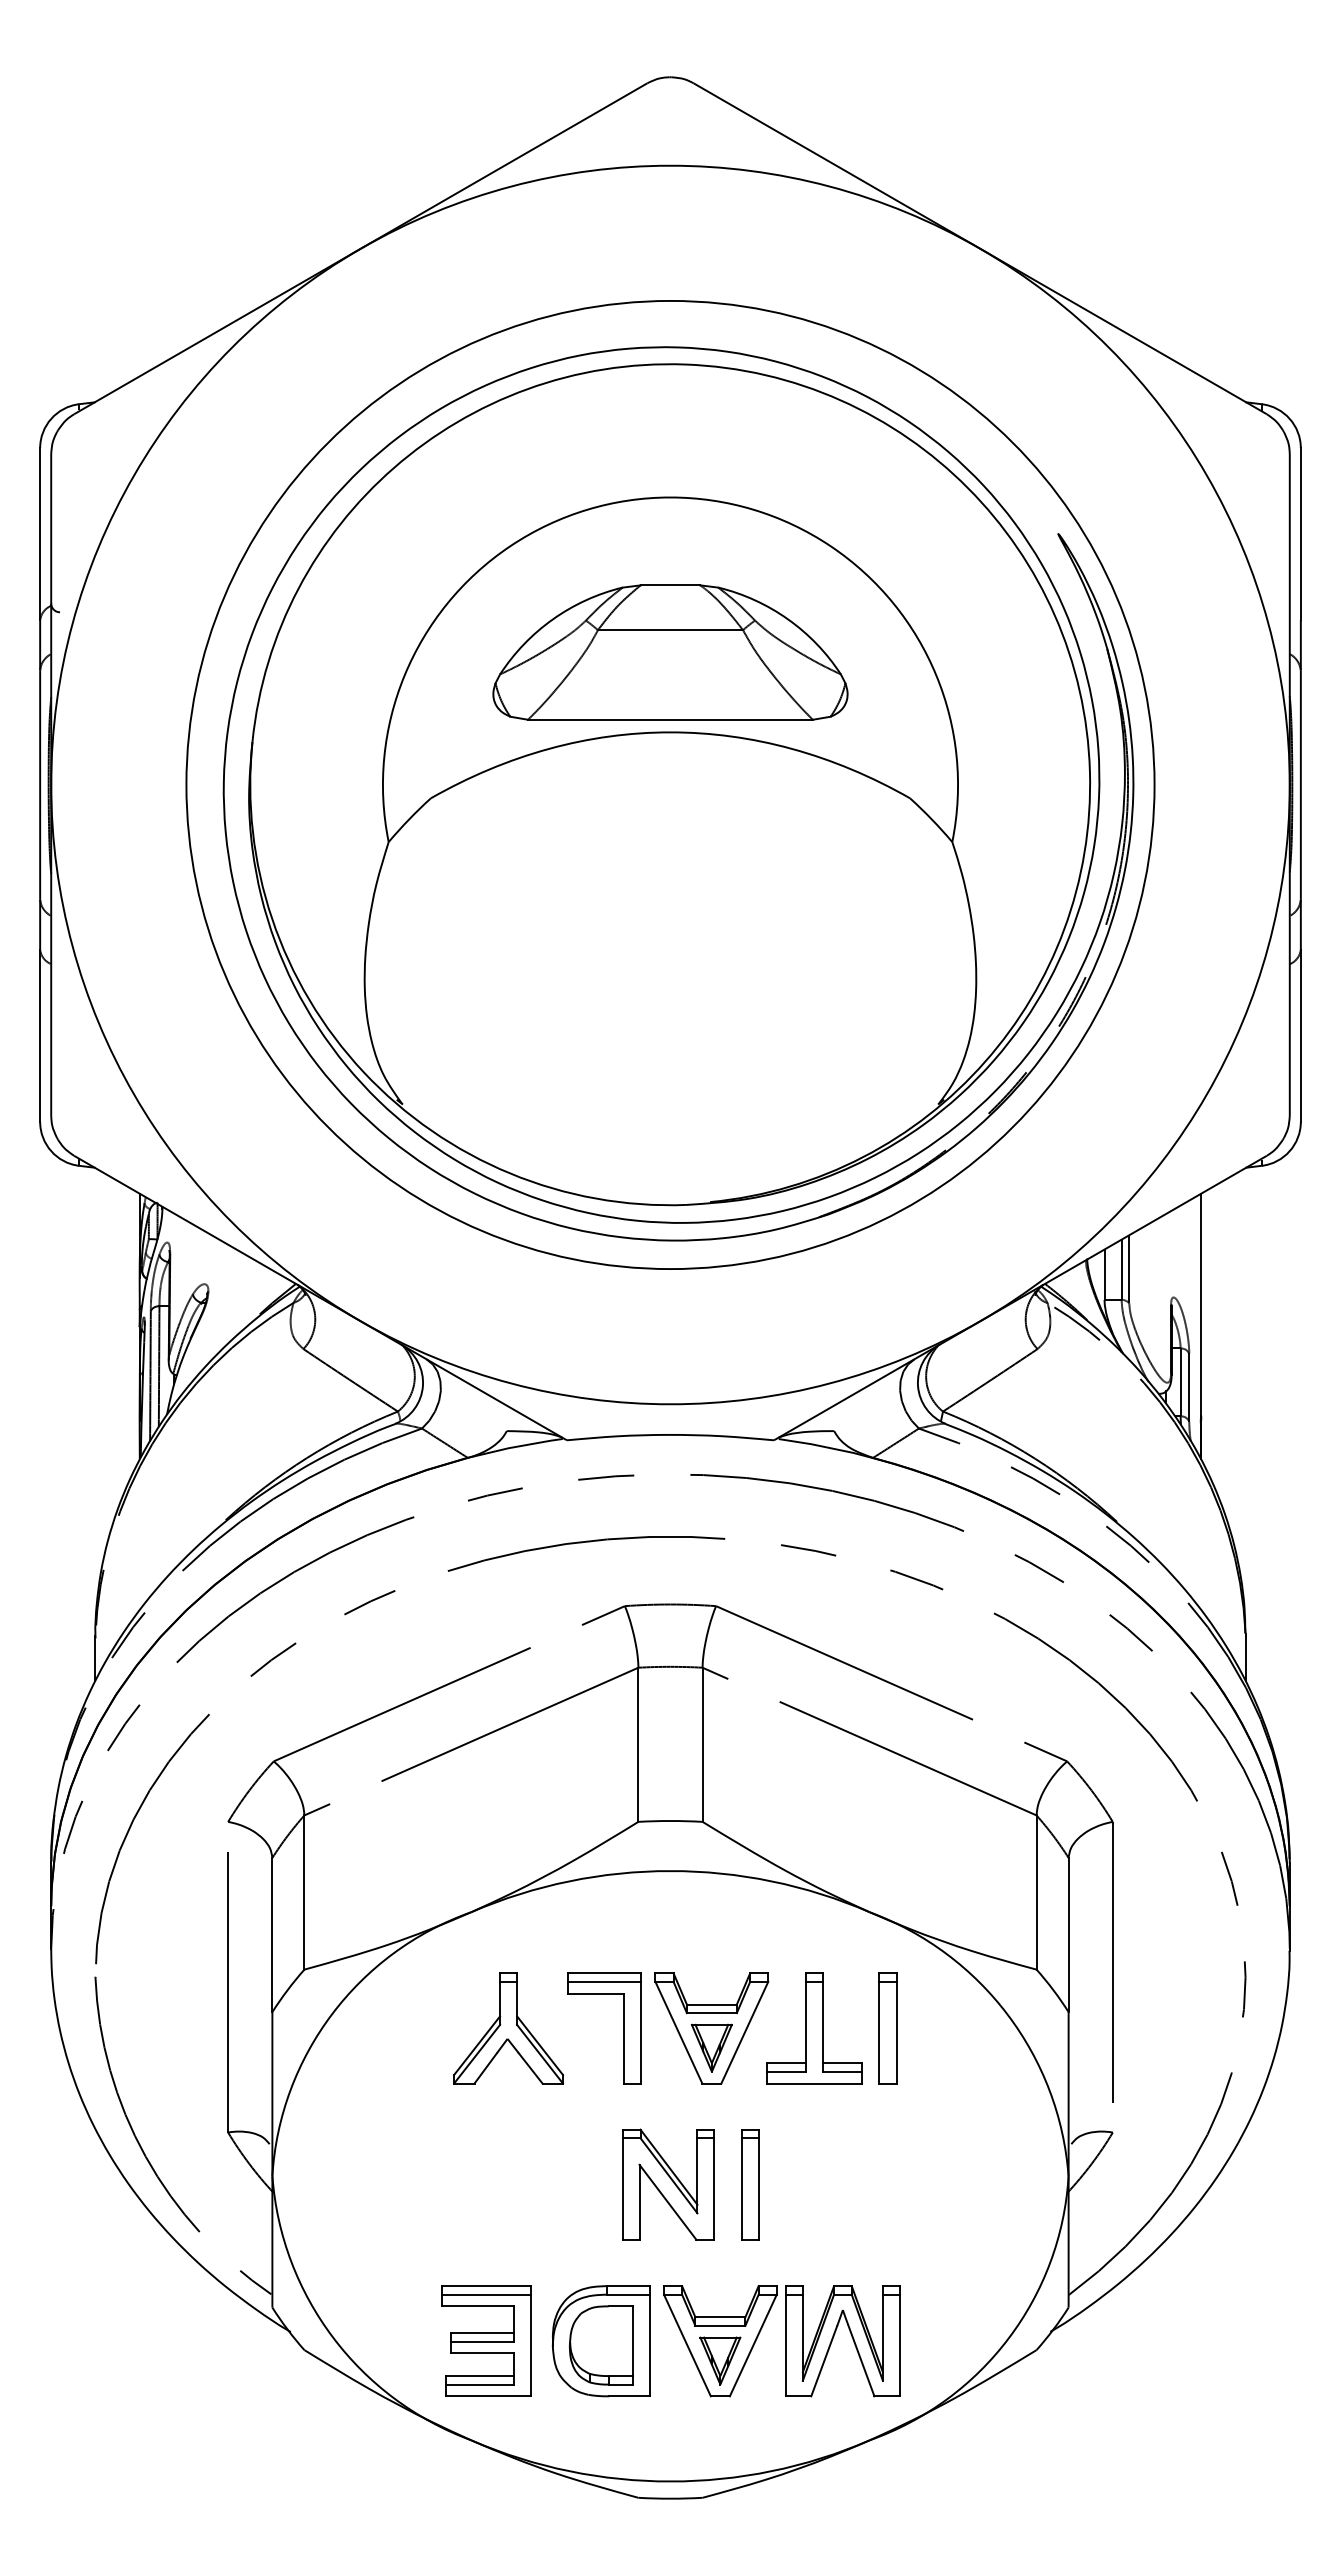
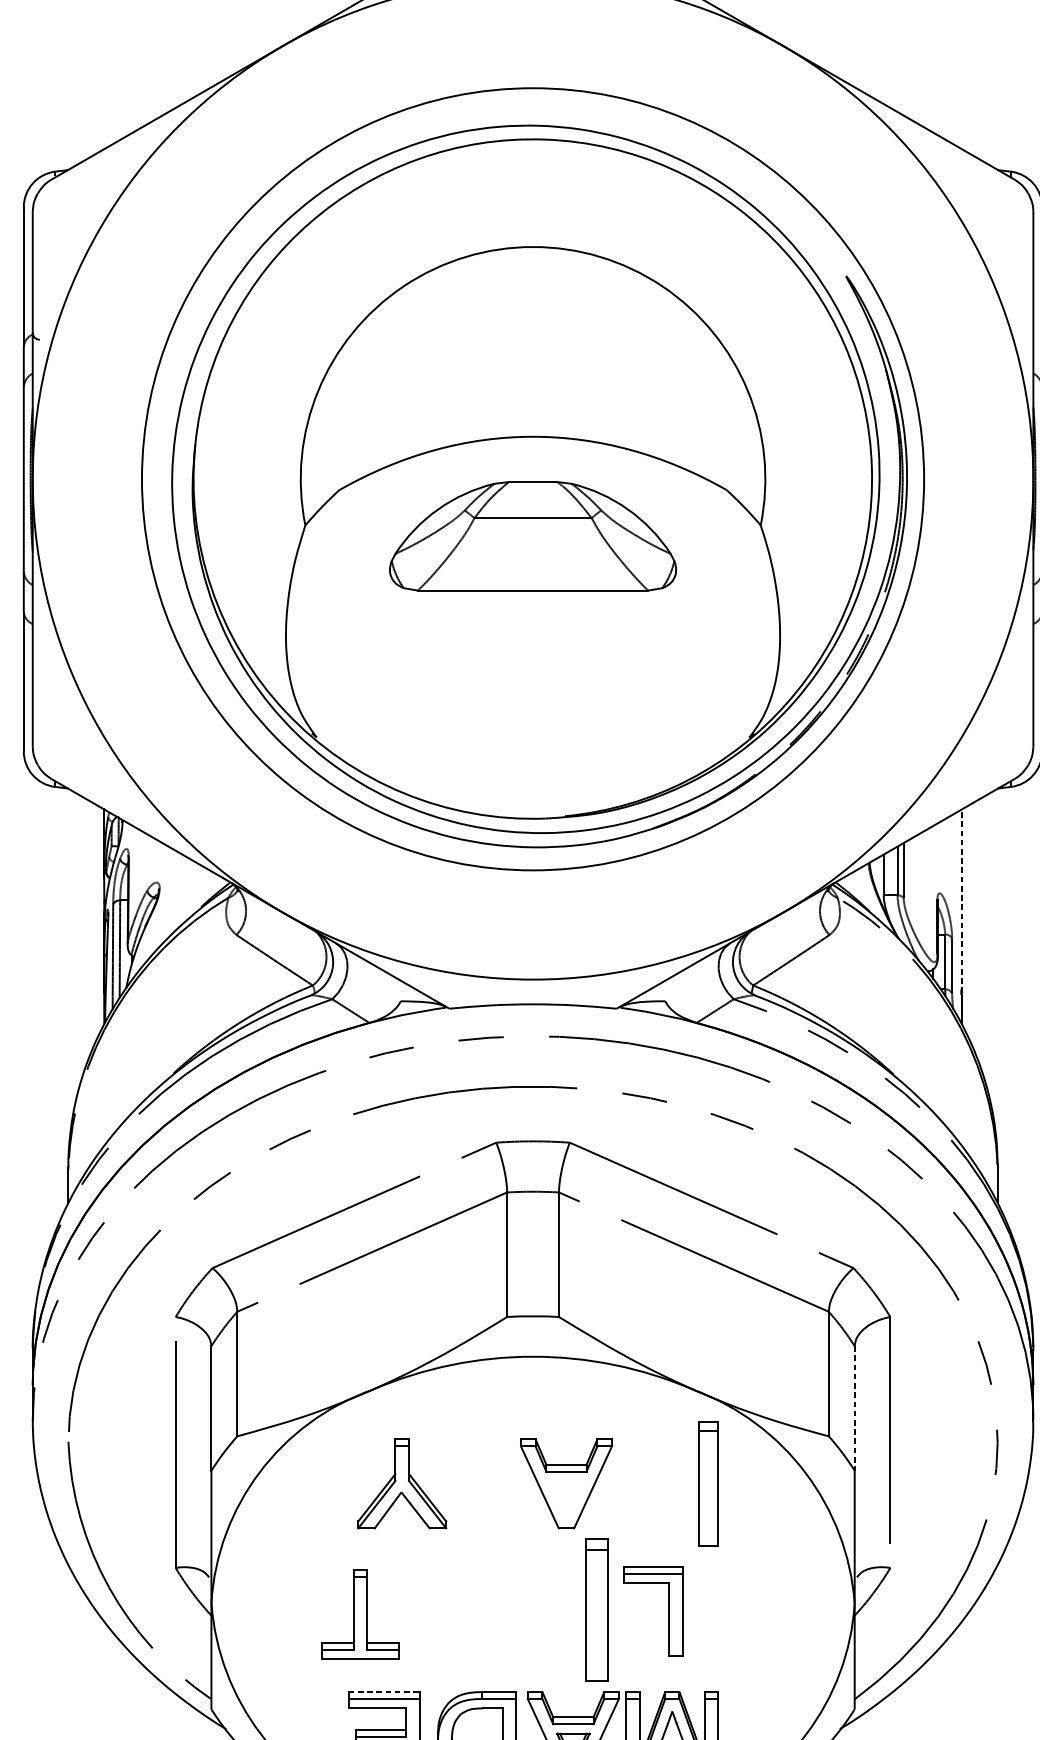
part: (670, 652) -> (533, 536), moved
line: (1201, 1307) -> (962, 901), solid -> dashed
line: (1068, 1935) -> (854, 1408), solid -> dashed
part: (623, 2028) -> (668, 1611), moved
part: (814, 2028) -> (360, 1614), moved
part: (887, 2028) -> (708, 1483), size x1.4
part: (711, 2047) -> (566, 1499), removed
part: (668, 2184) -> (531, 1609), removed
part: (750, 2184) -> (597, 1609), size x1.6
line: (486, 2286) -> (384, 1692), solid -> dashed

